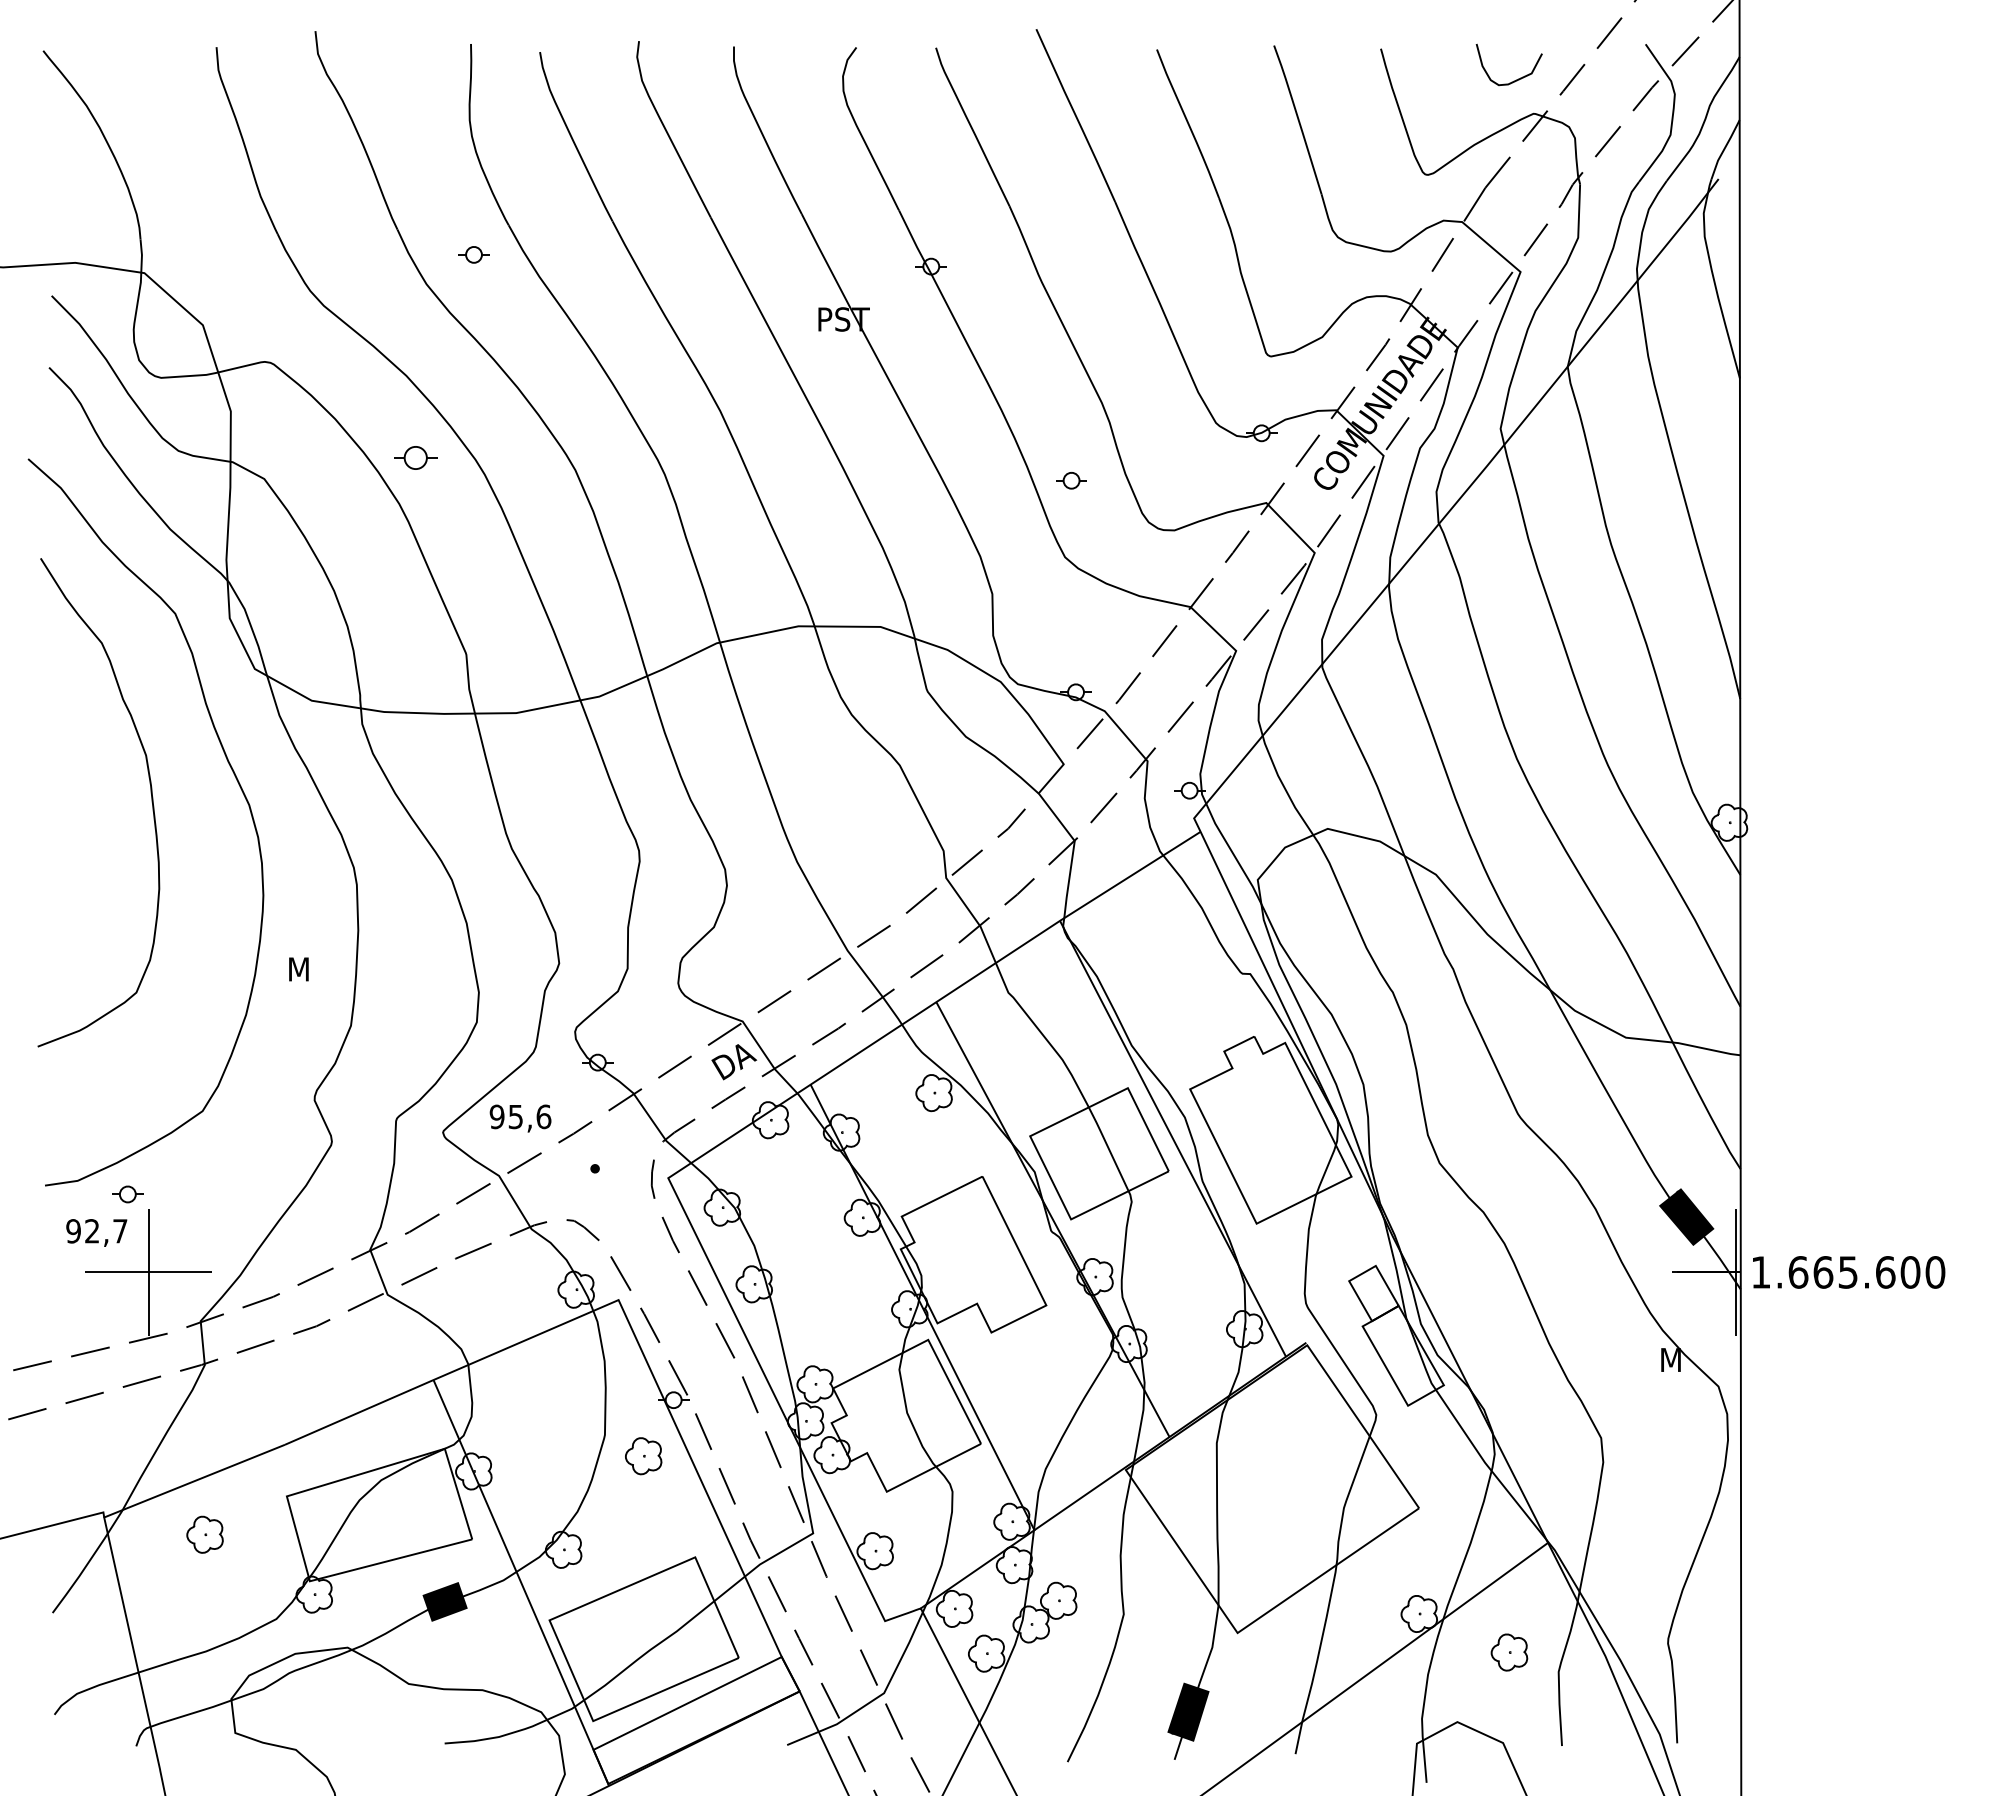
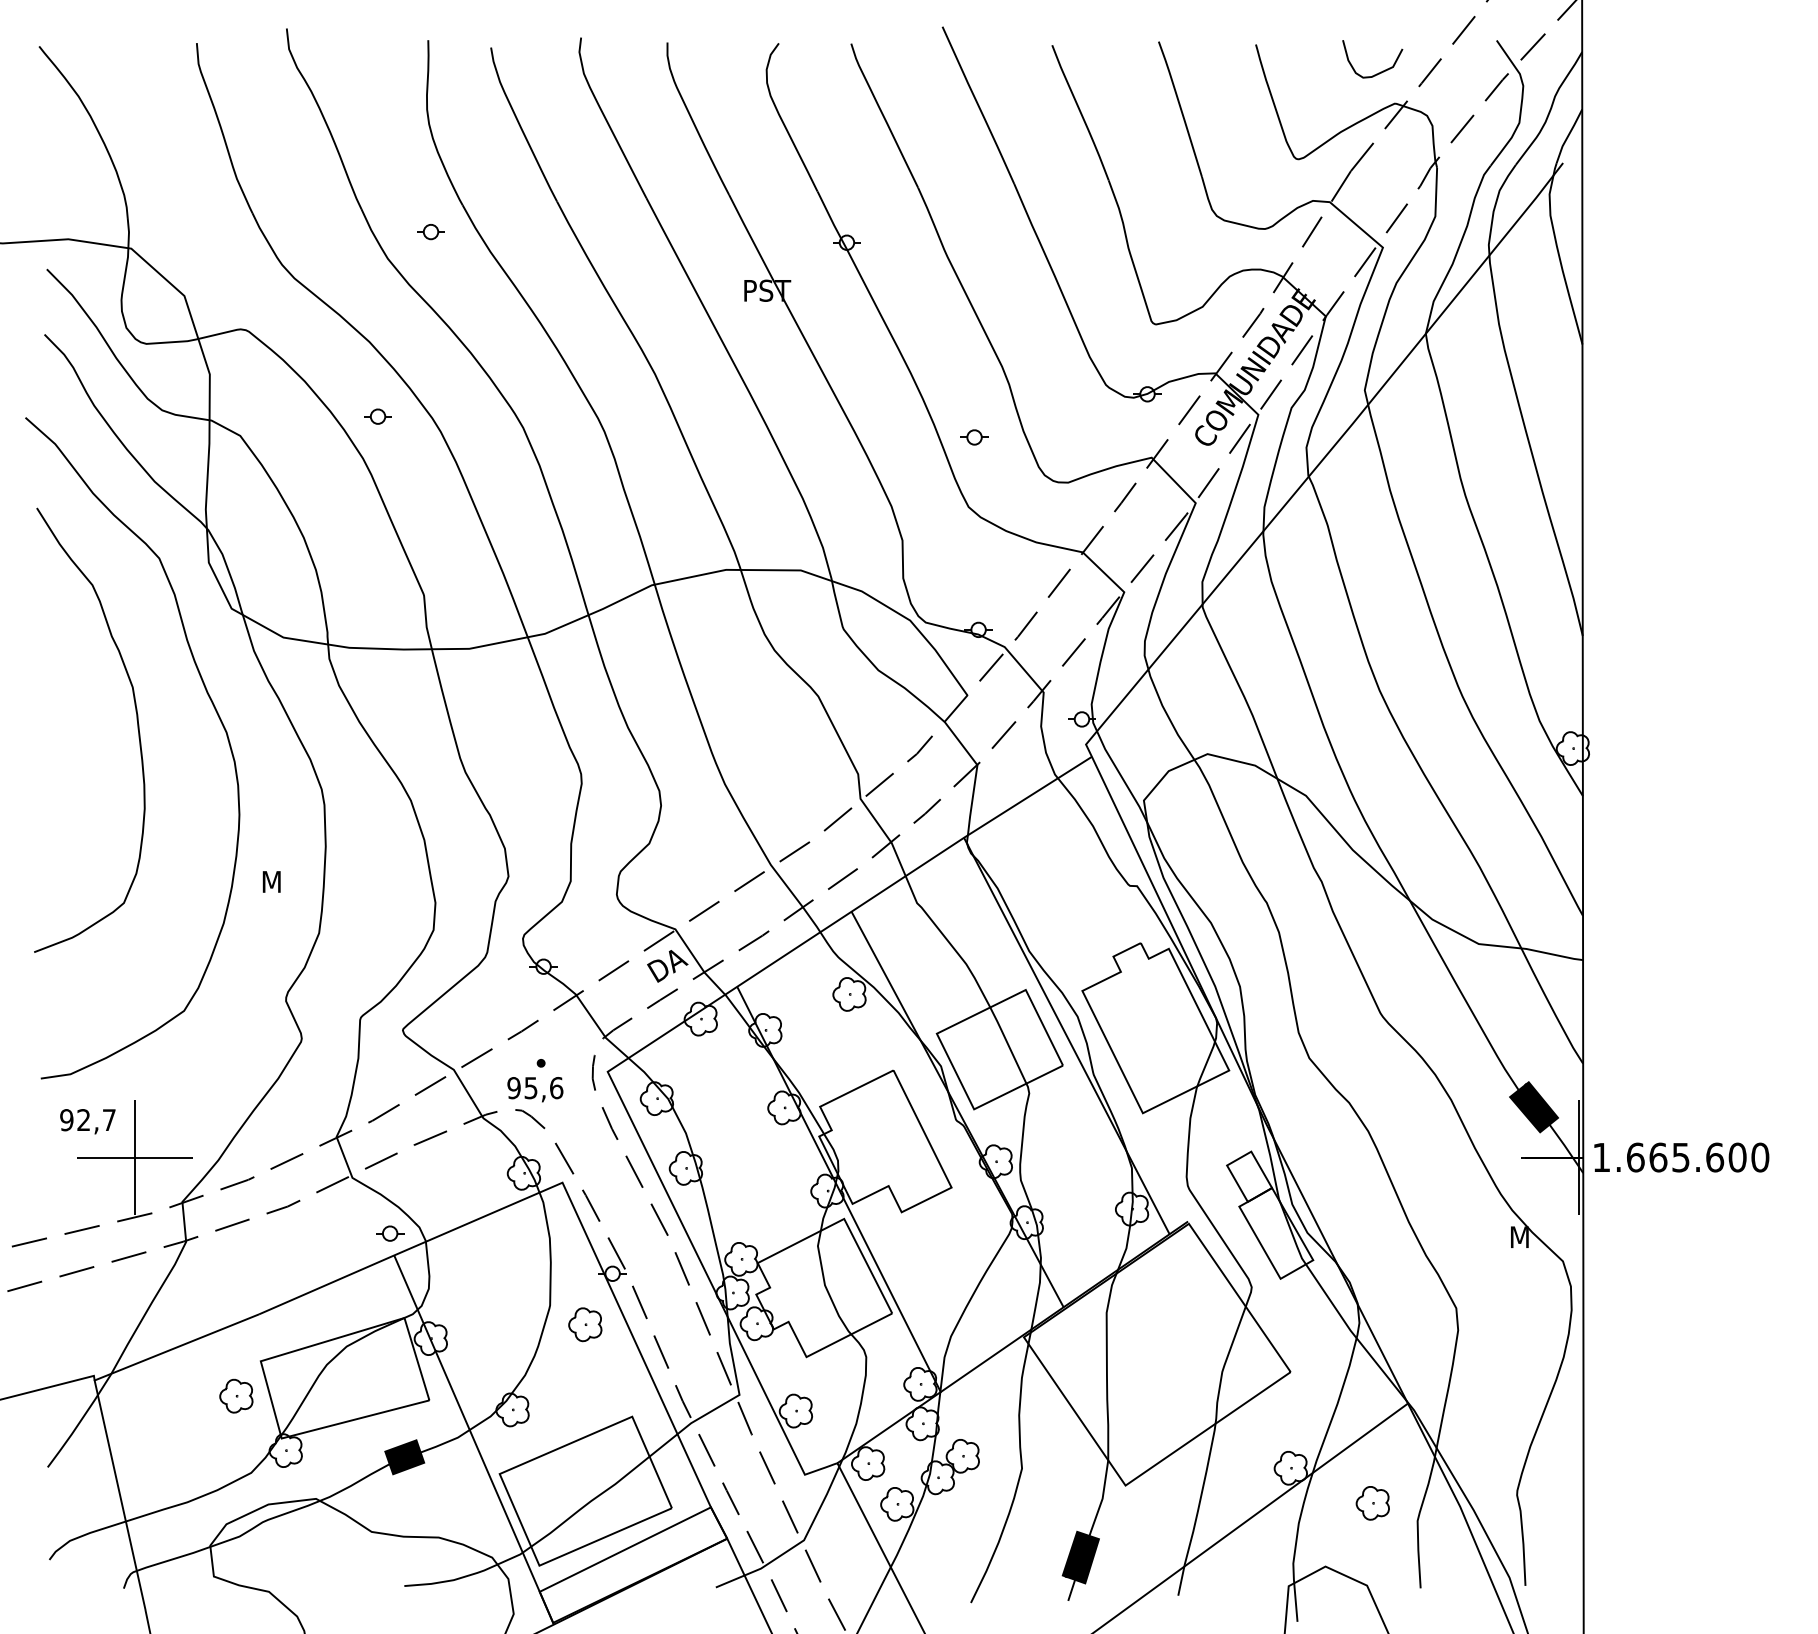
part: (415, 457) -> (377, 416), size x0.71
text: (520, 1118) -> (535, 1089), moved
part: (128, 1194) -> (390, 1233), moved
part: (205, 1534) -> (236, 1395), moved

